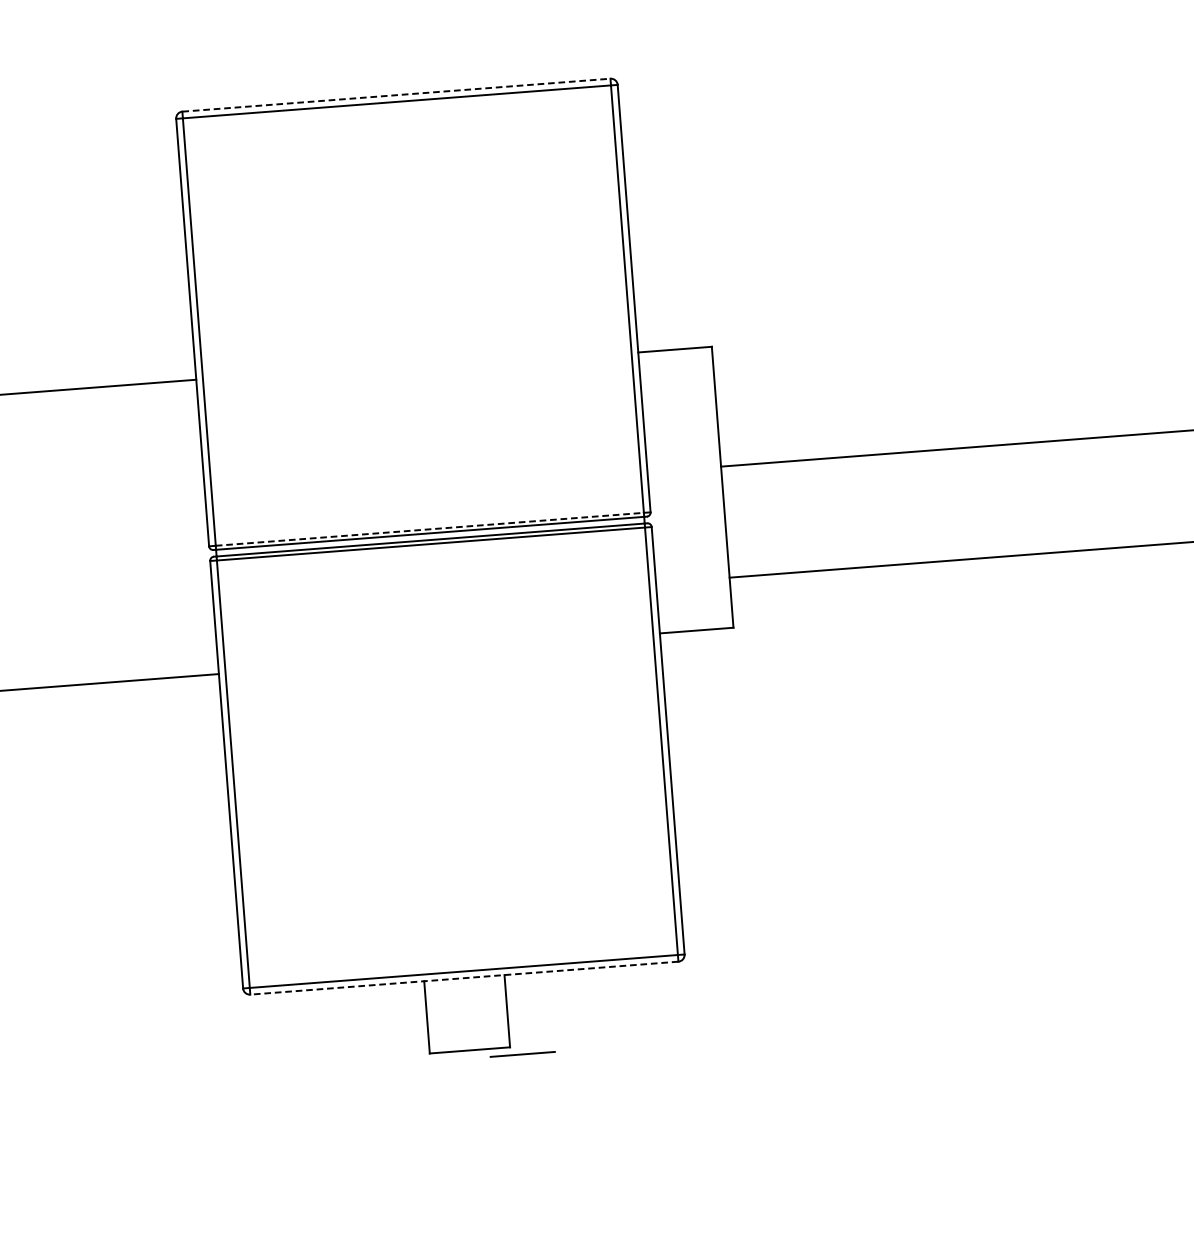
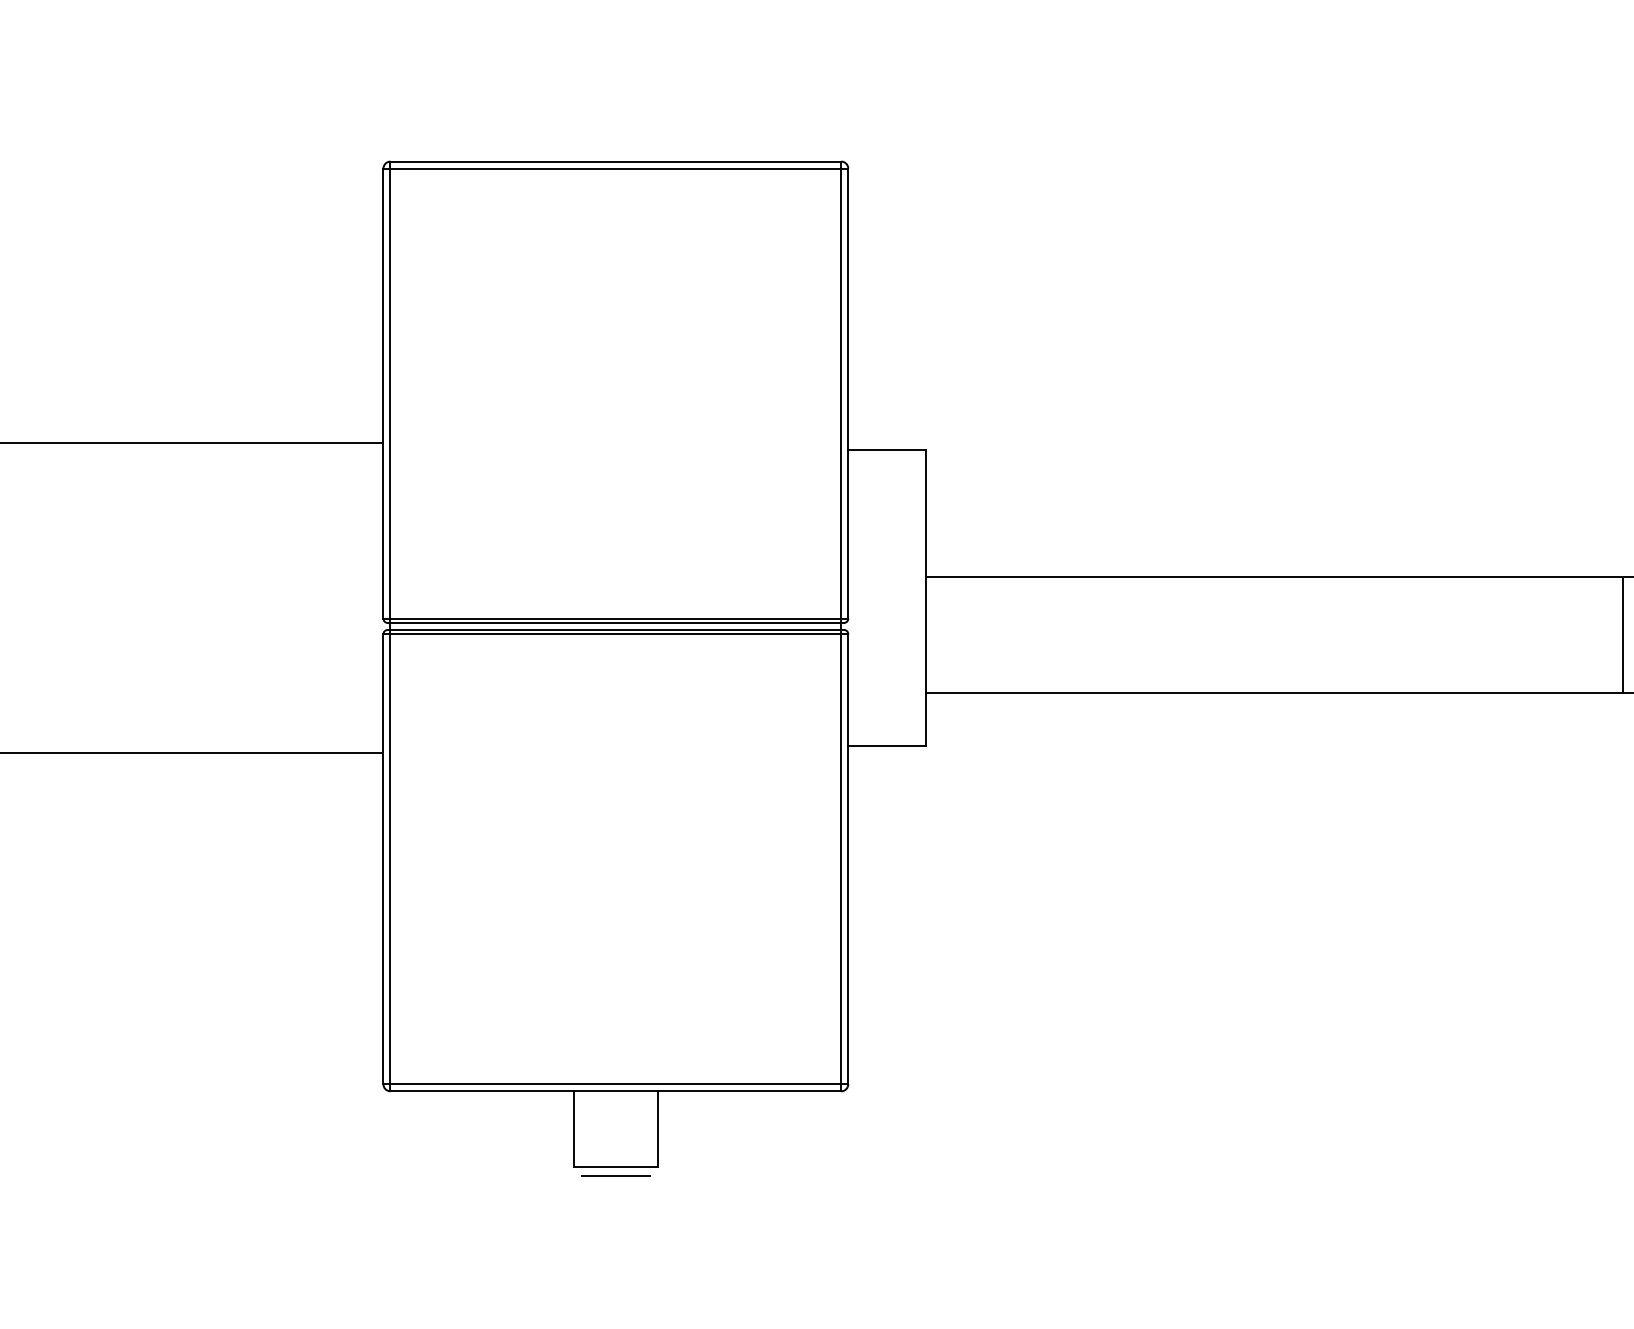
line: (397, 95) -> (616, 161), dashed -> solid
line: (430, 529) -> (616, 618), dashed -> solid
line: (464, 978) -> (615, 1091), dashed -> solid
line: (522, 1054) -> (615, 1175), moved

